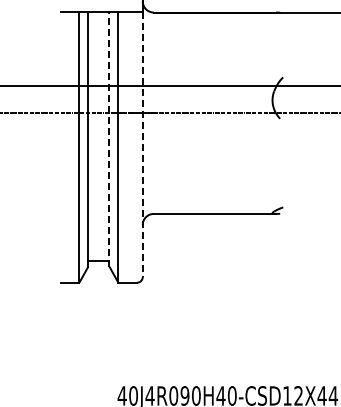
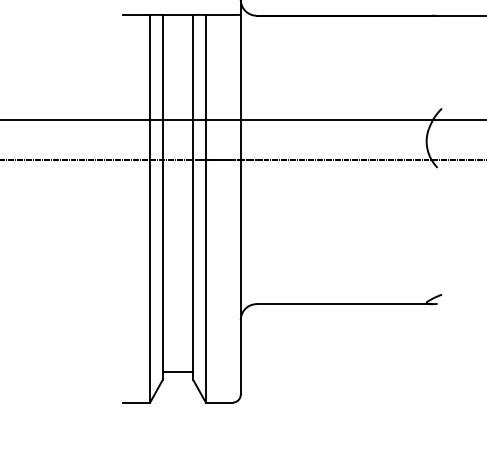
line: (109, 138) -> (193, 196), dashed -> solid
line: (142, 144) -> (240, 204), dashed -> solid

